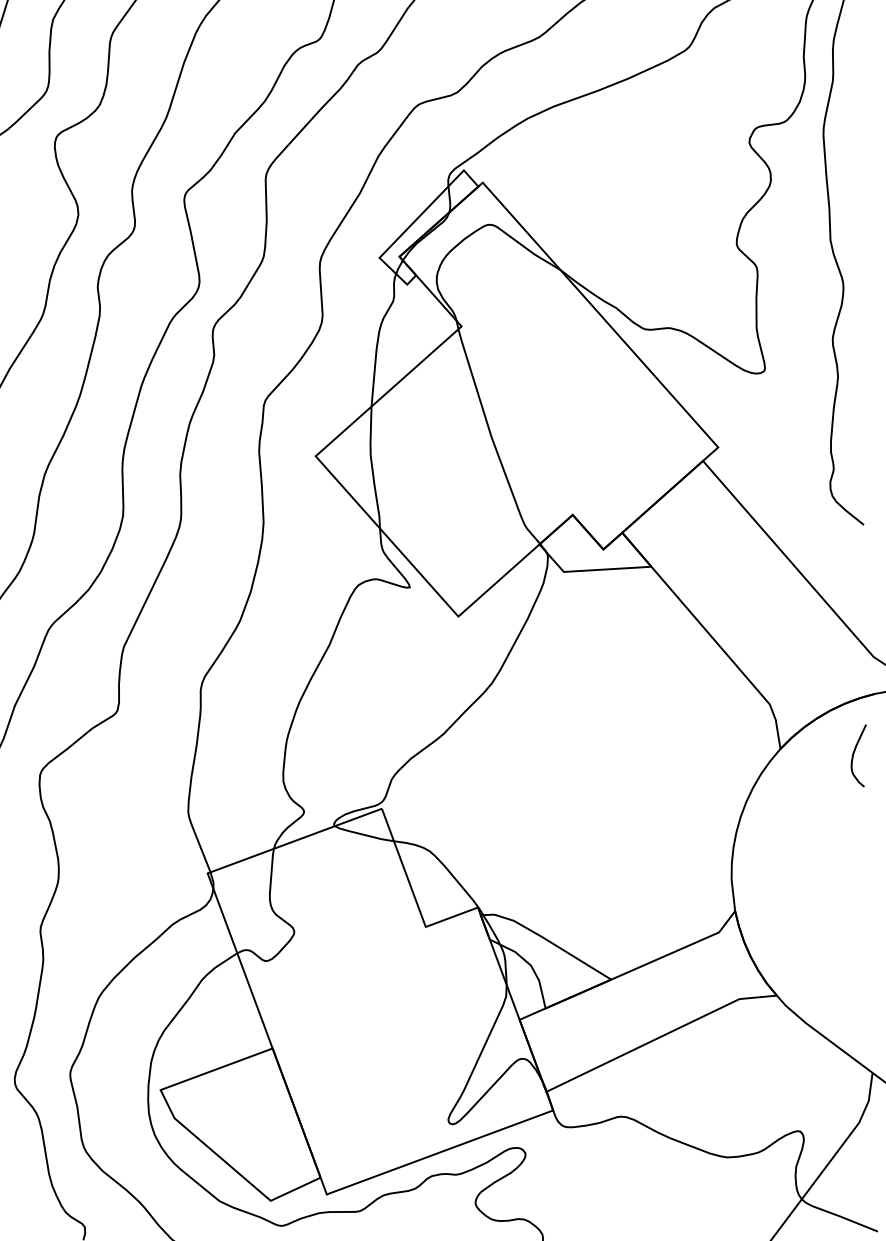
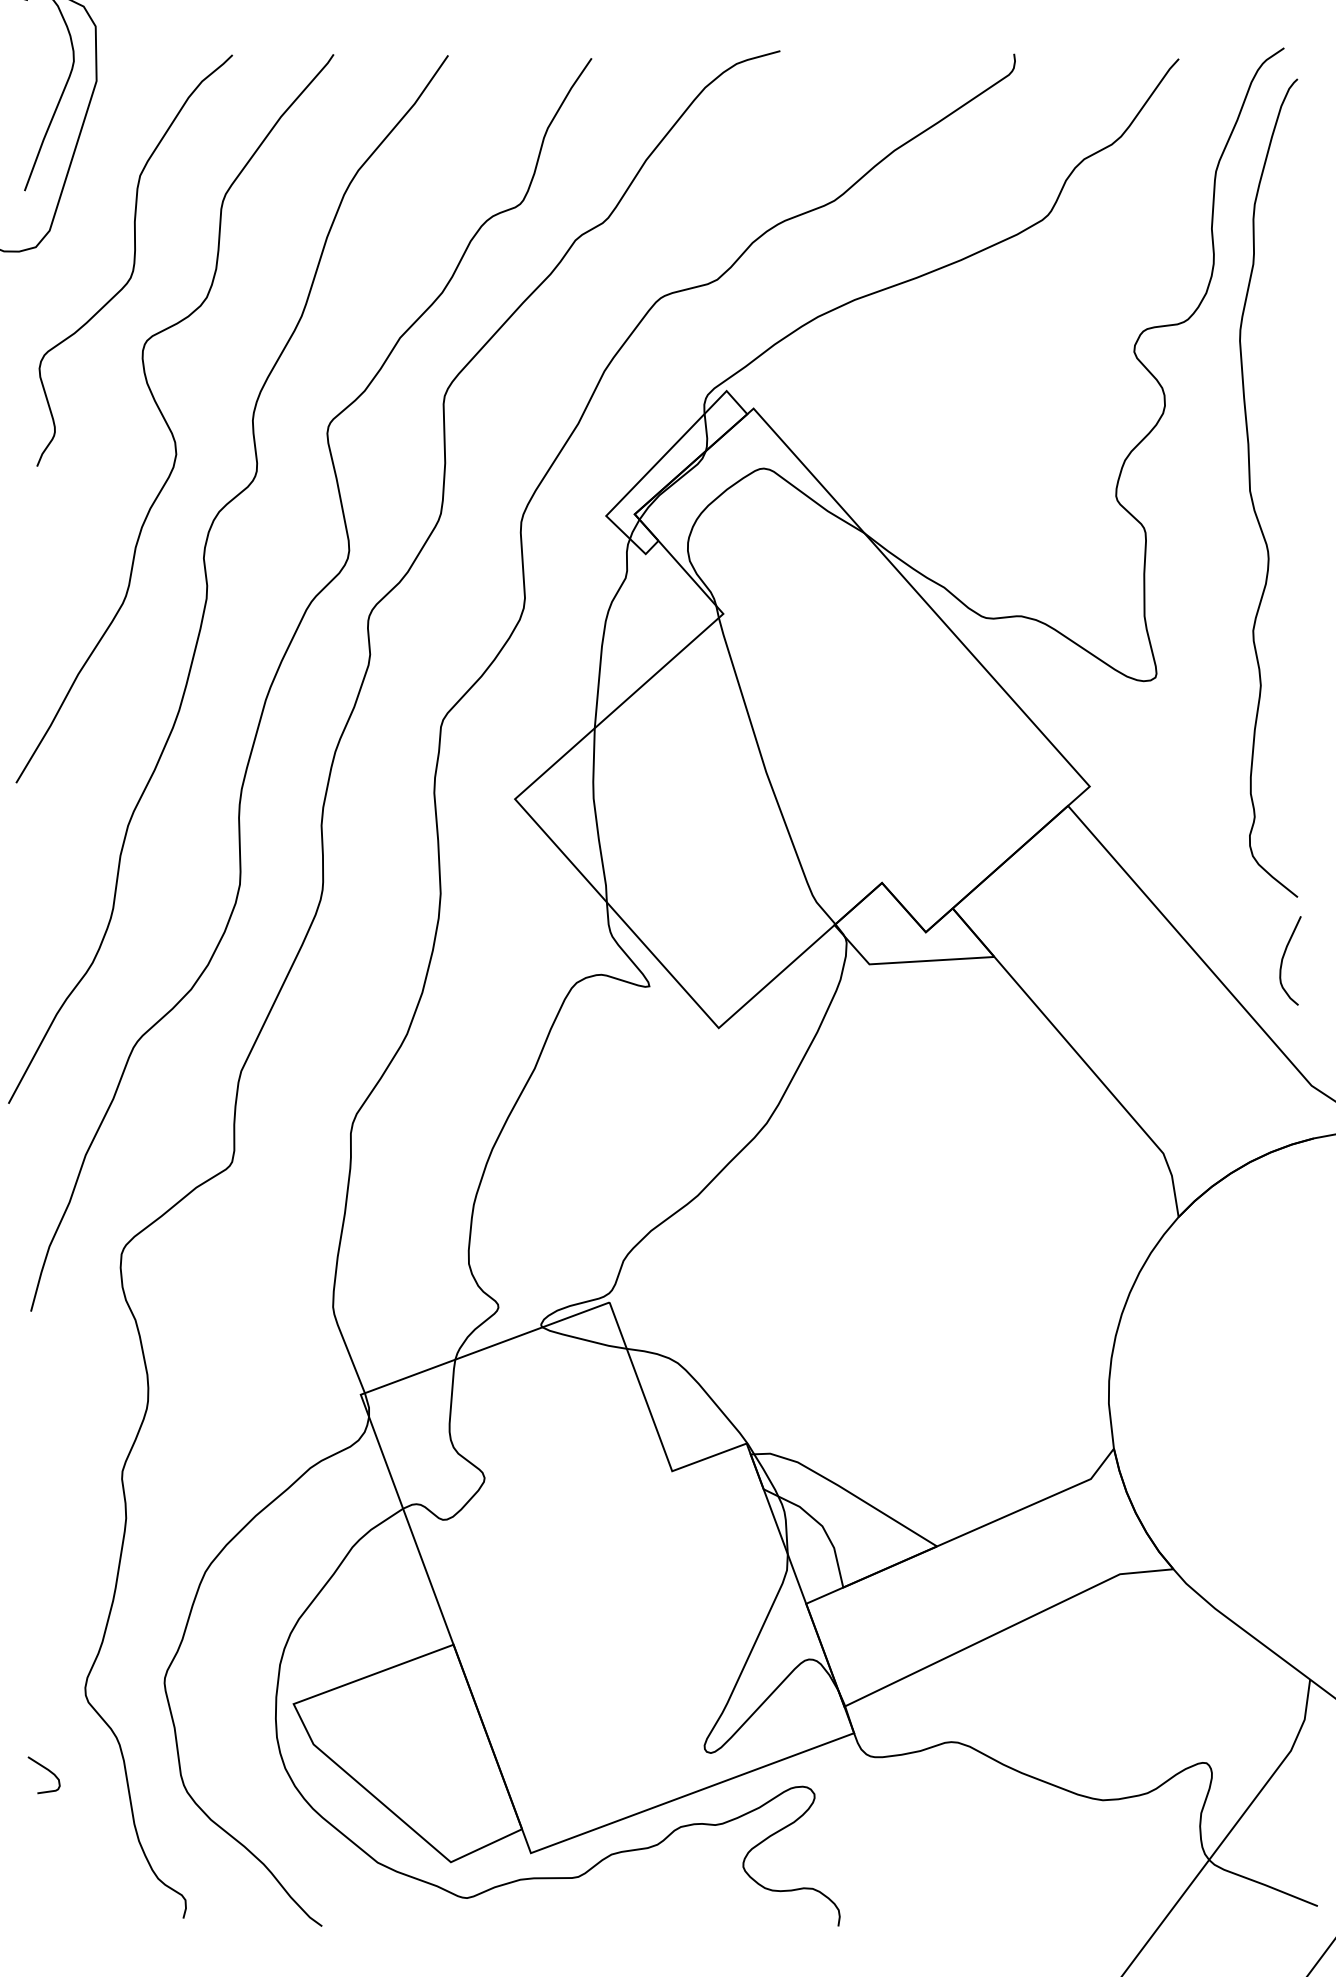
curve: (853, 754) -> (1283, 959), moved

